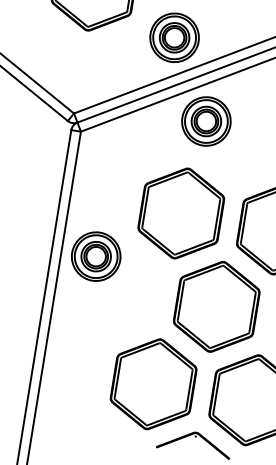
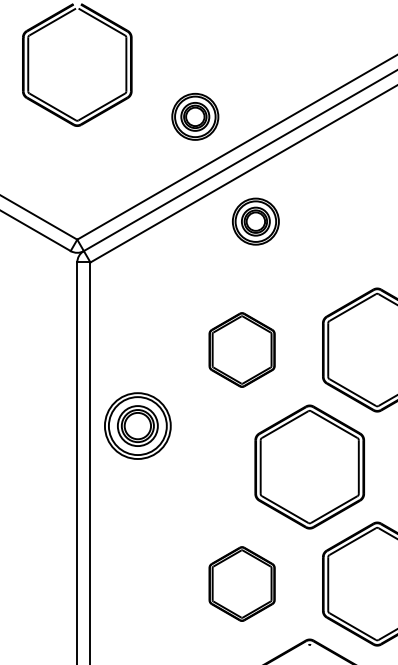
part: (174, 37) -> (195, 116), size x0.7
part: (206, 121) -> (255, 221), size x0.7
part: (180, 213) -> (241, 349), size x0.6
part: (153, 383) -> (241, 583), size x0.6

